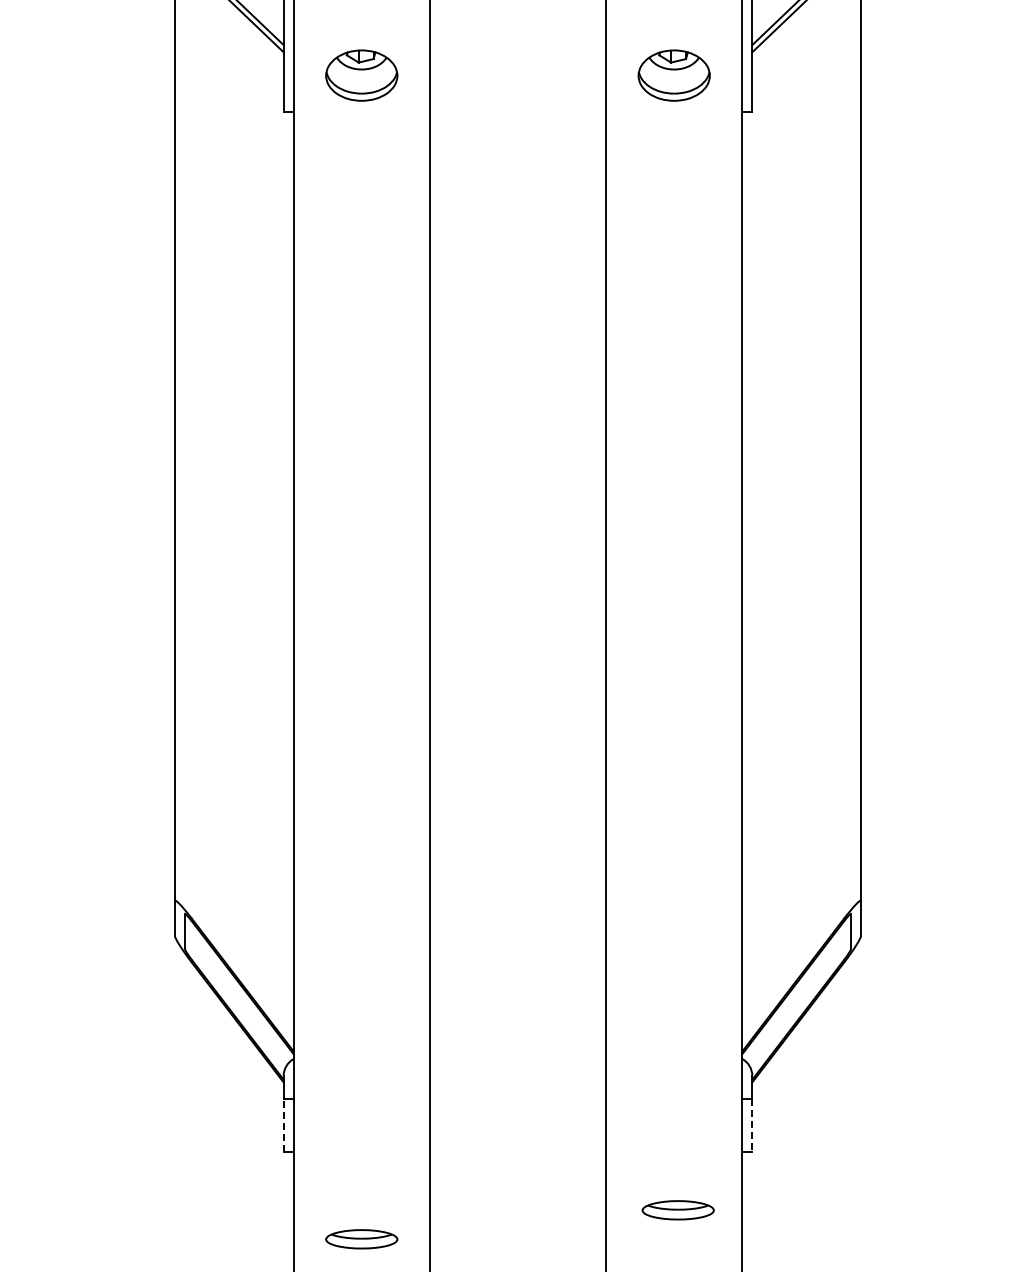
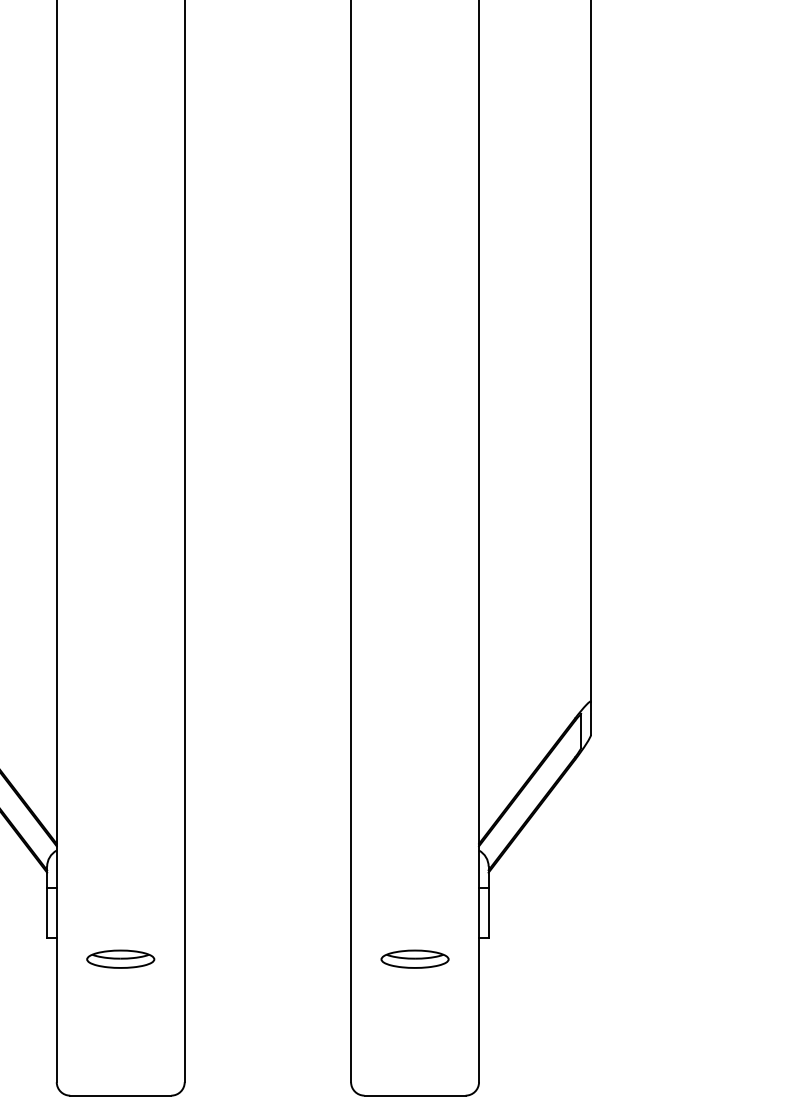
line: (283, 1124) -> (47, 912), dashed -> solid
line: (752, 1125) -> (488, 913), dashed -> solid
part: (677, 1210) -> (414, 959), moved
part: (361, 1239) -> (120, 959), moved

